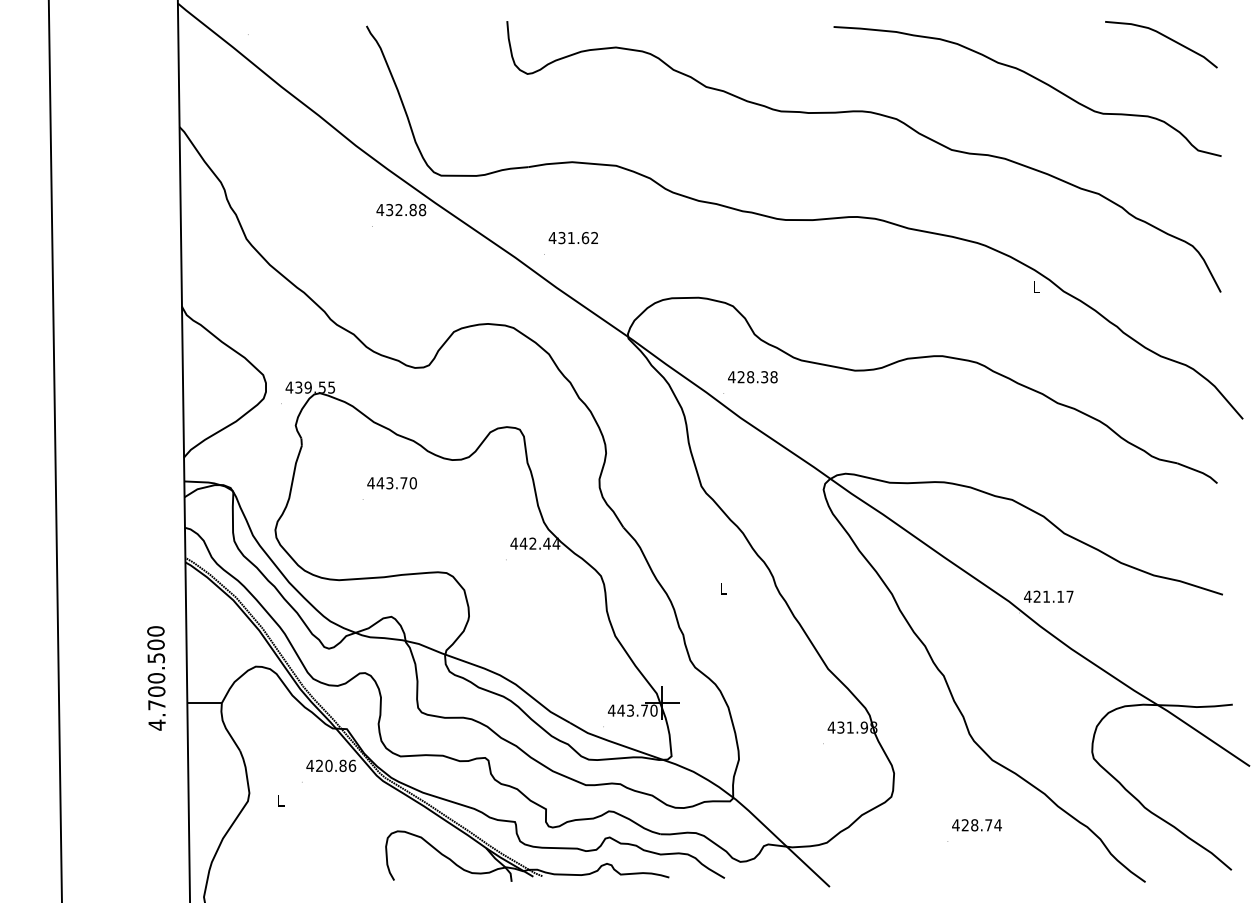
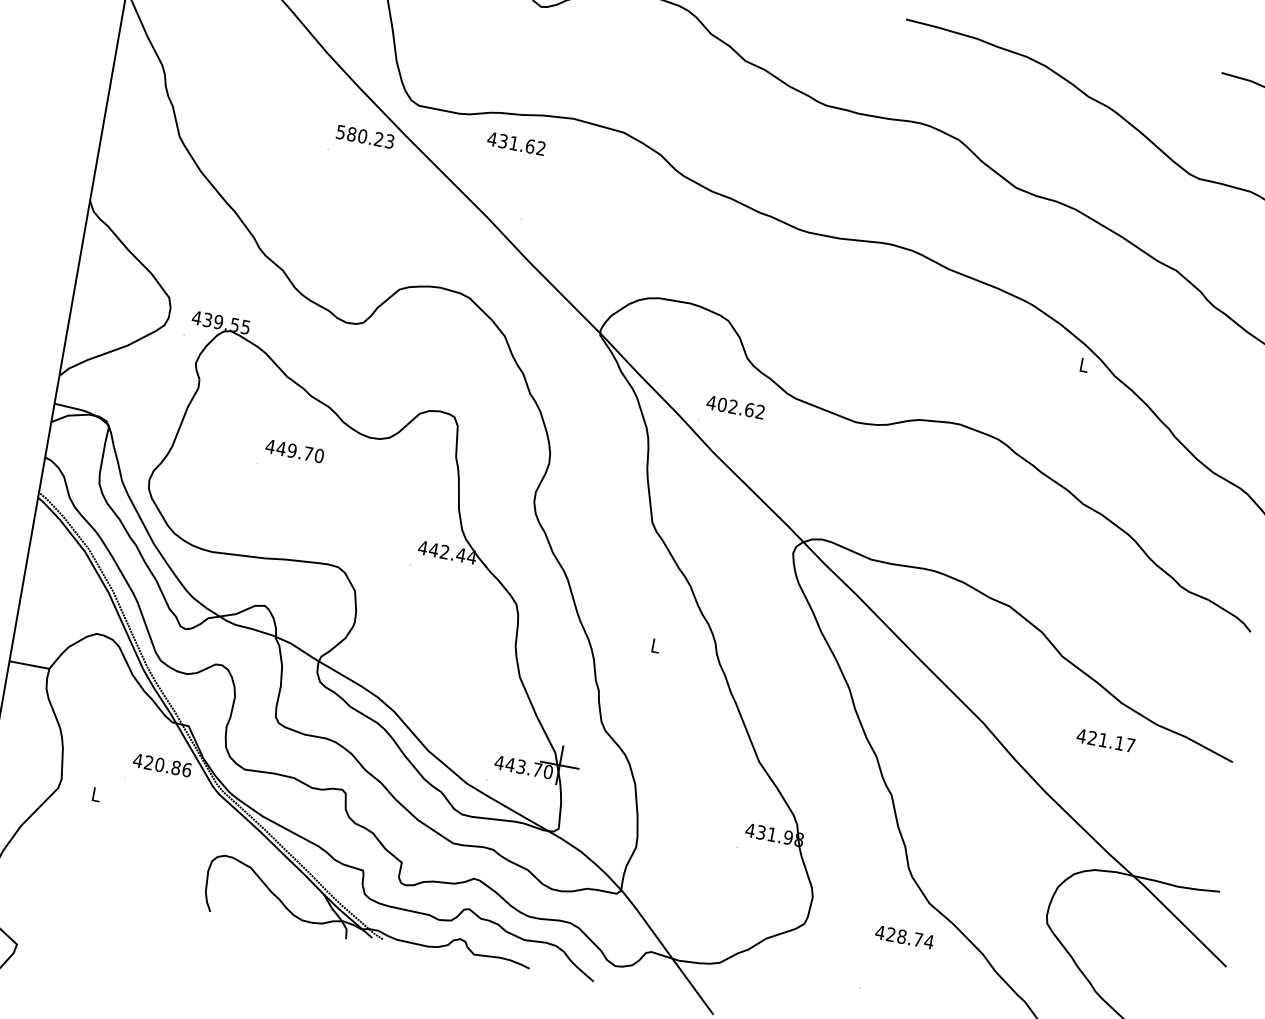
text: (401, 210) -> (365, 137), 432.88 -> 580.23
text: (572, 238) -> (515, 144), moved
text: (757, 377) -> (741, 408), 428.38 -> 402.62
text: (389, 483) -> (291, 451), 443.70 -> 449.70
text: (1048, 596) -> (1105, 740), moved
text: (976, 825) -> (904, 937), moved

